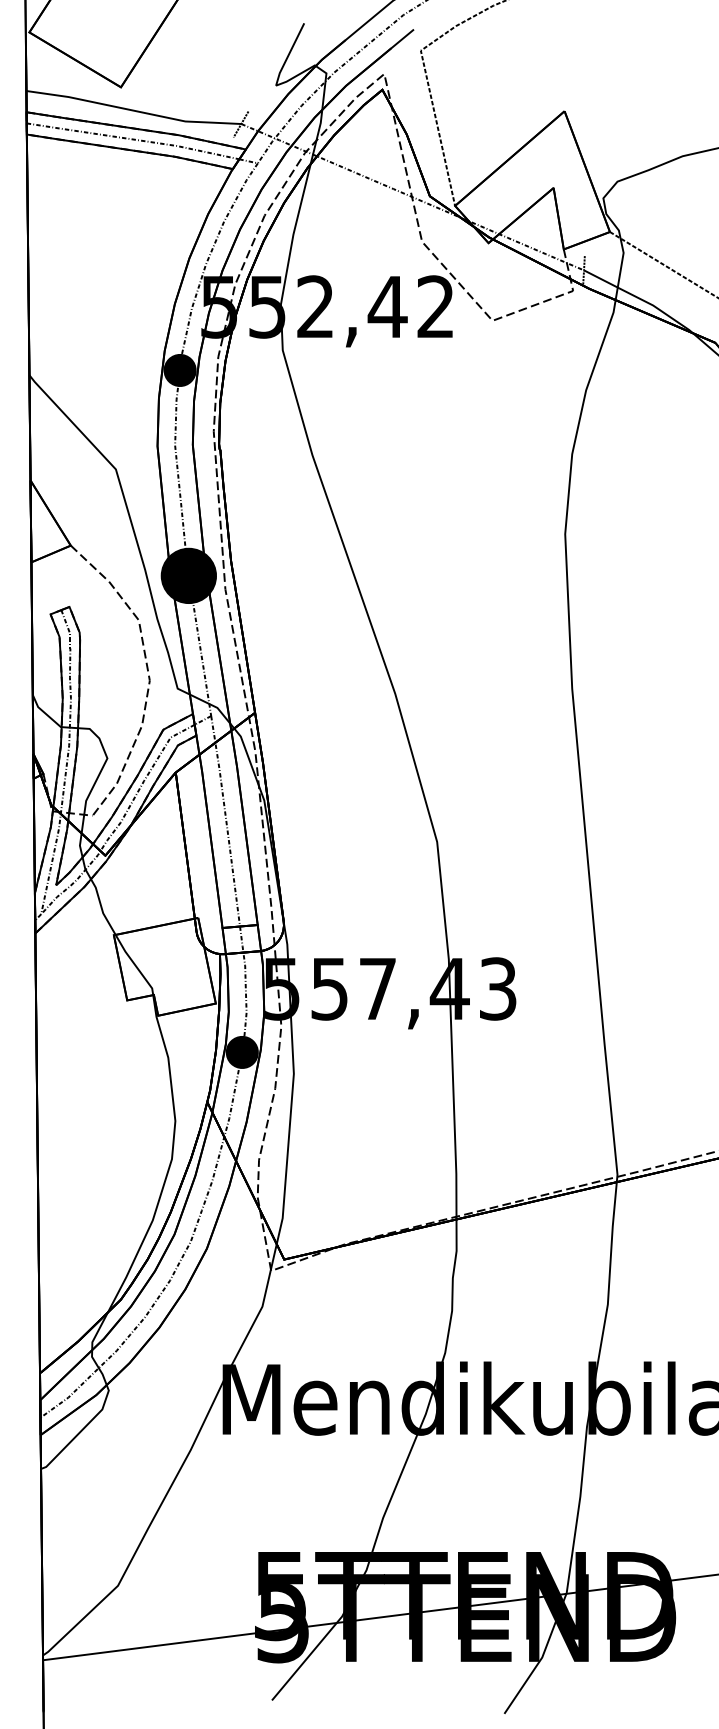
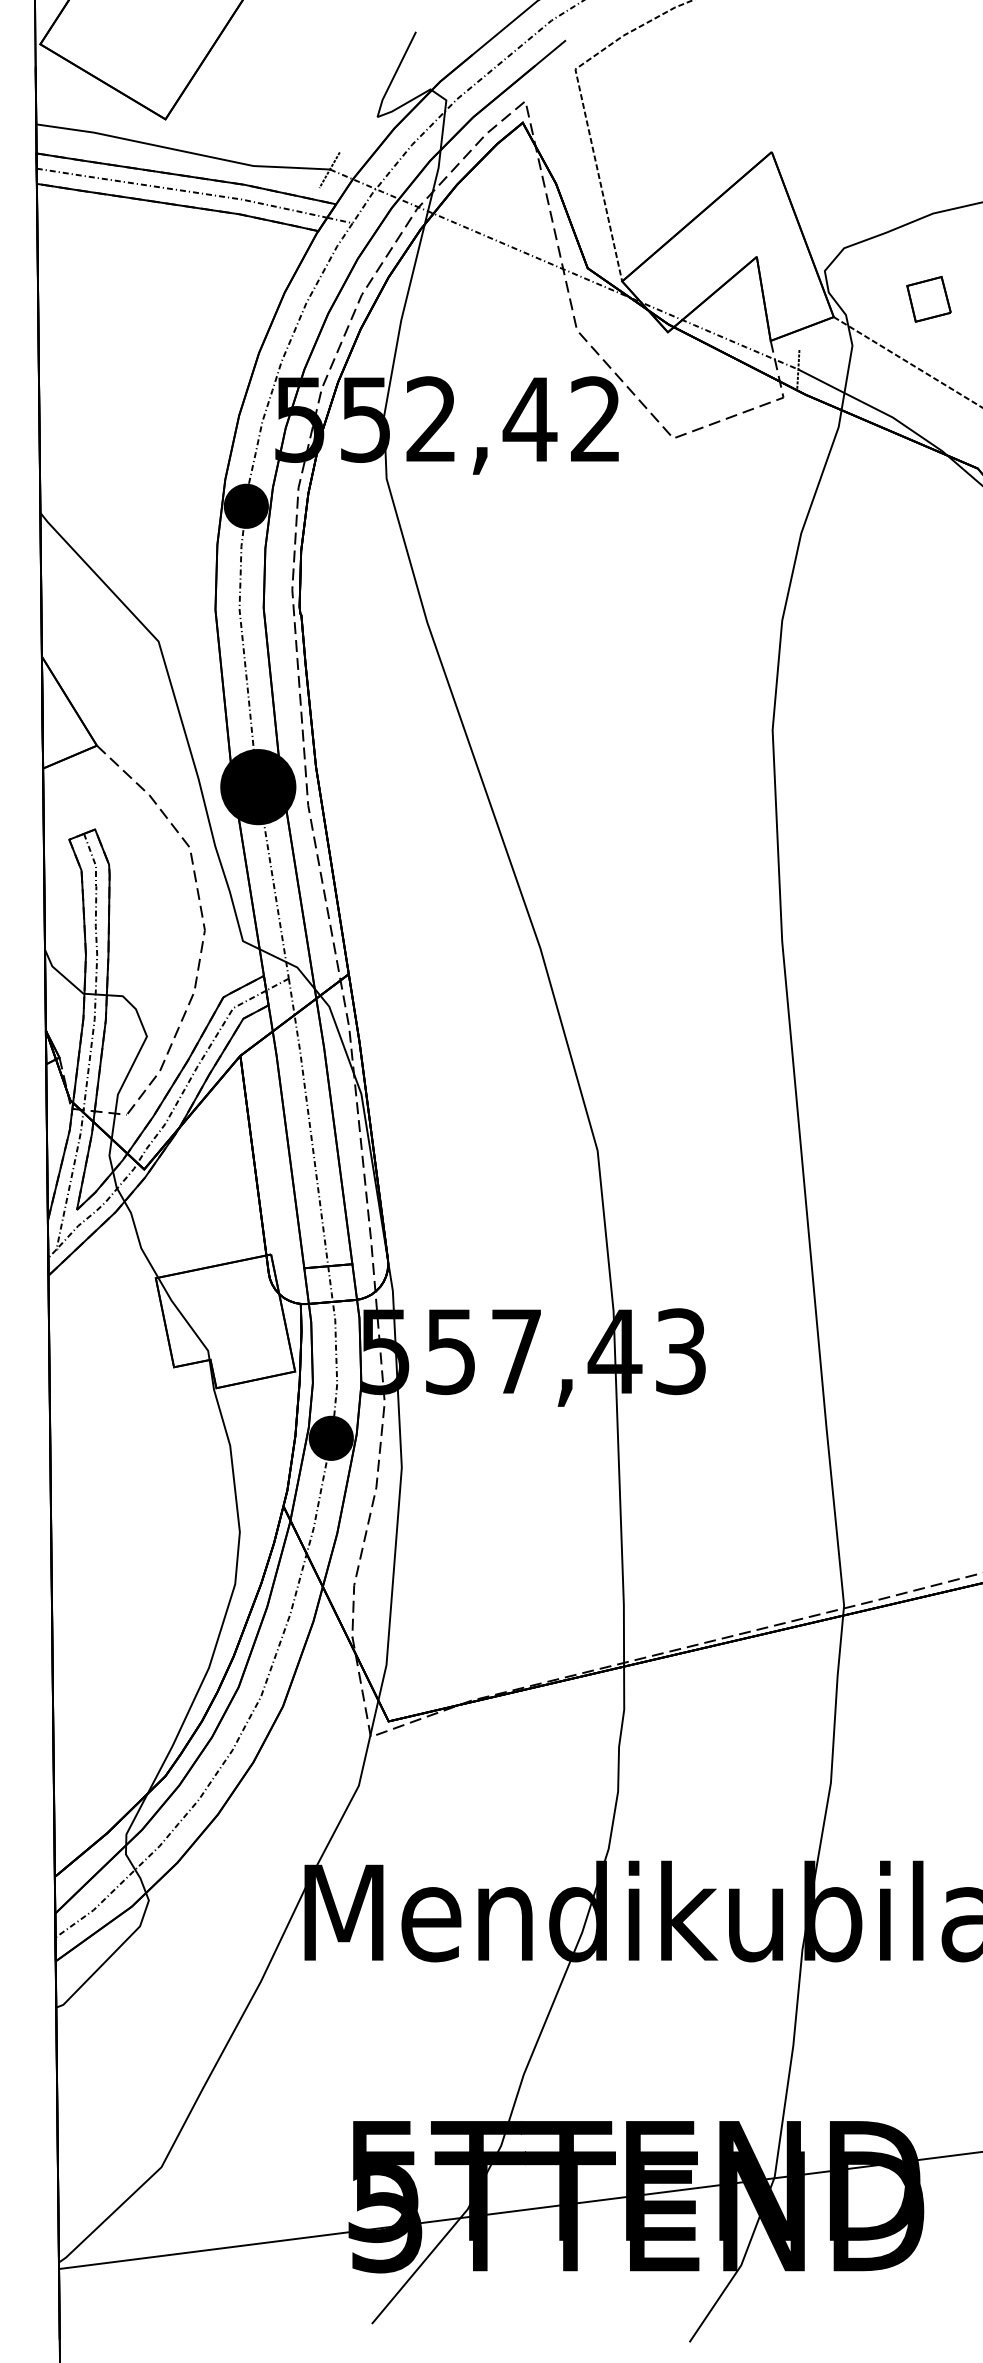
part: (679, 219) -> (928, 299), added

